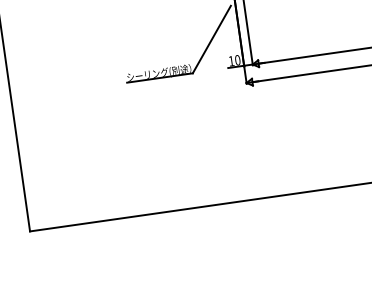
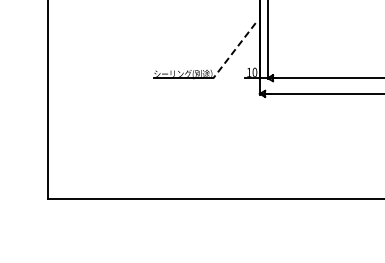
line: (211, 39) -> (234, 50), solid -> dashed

